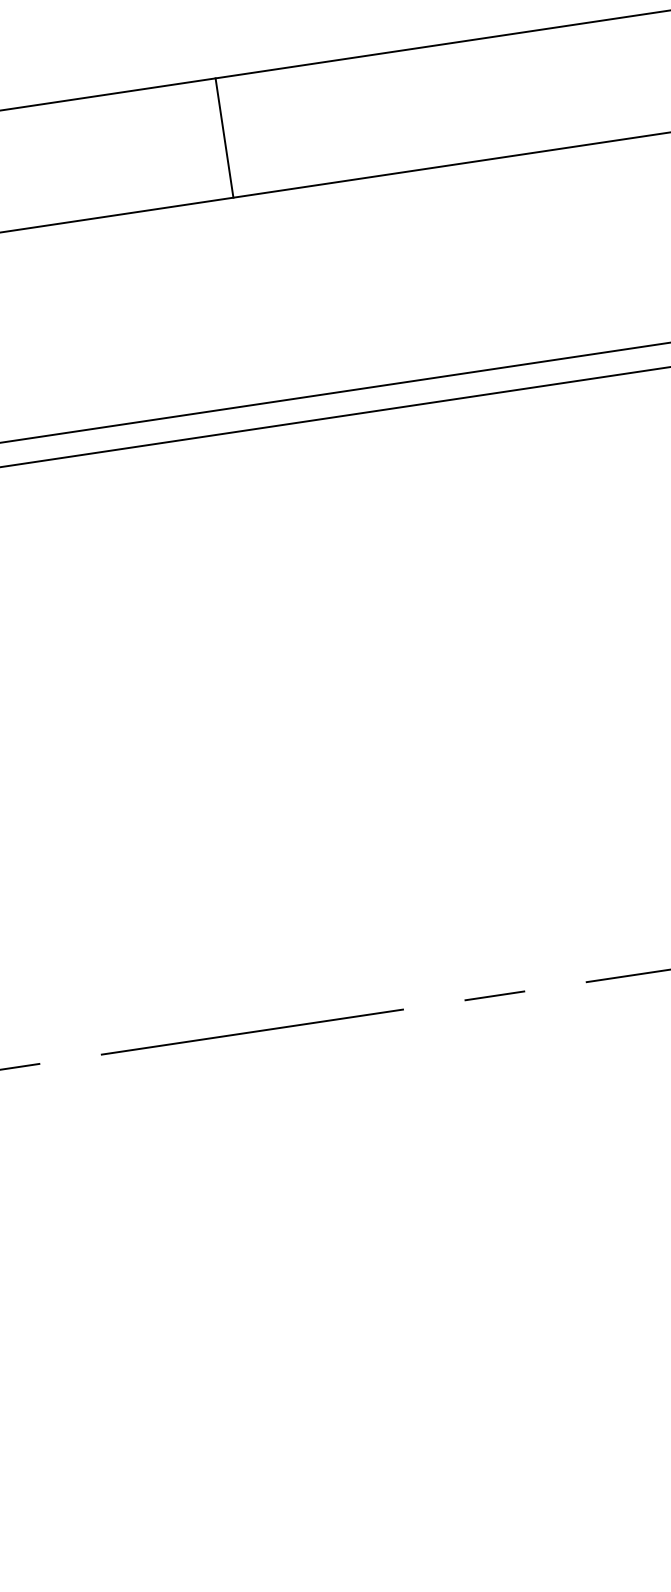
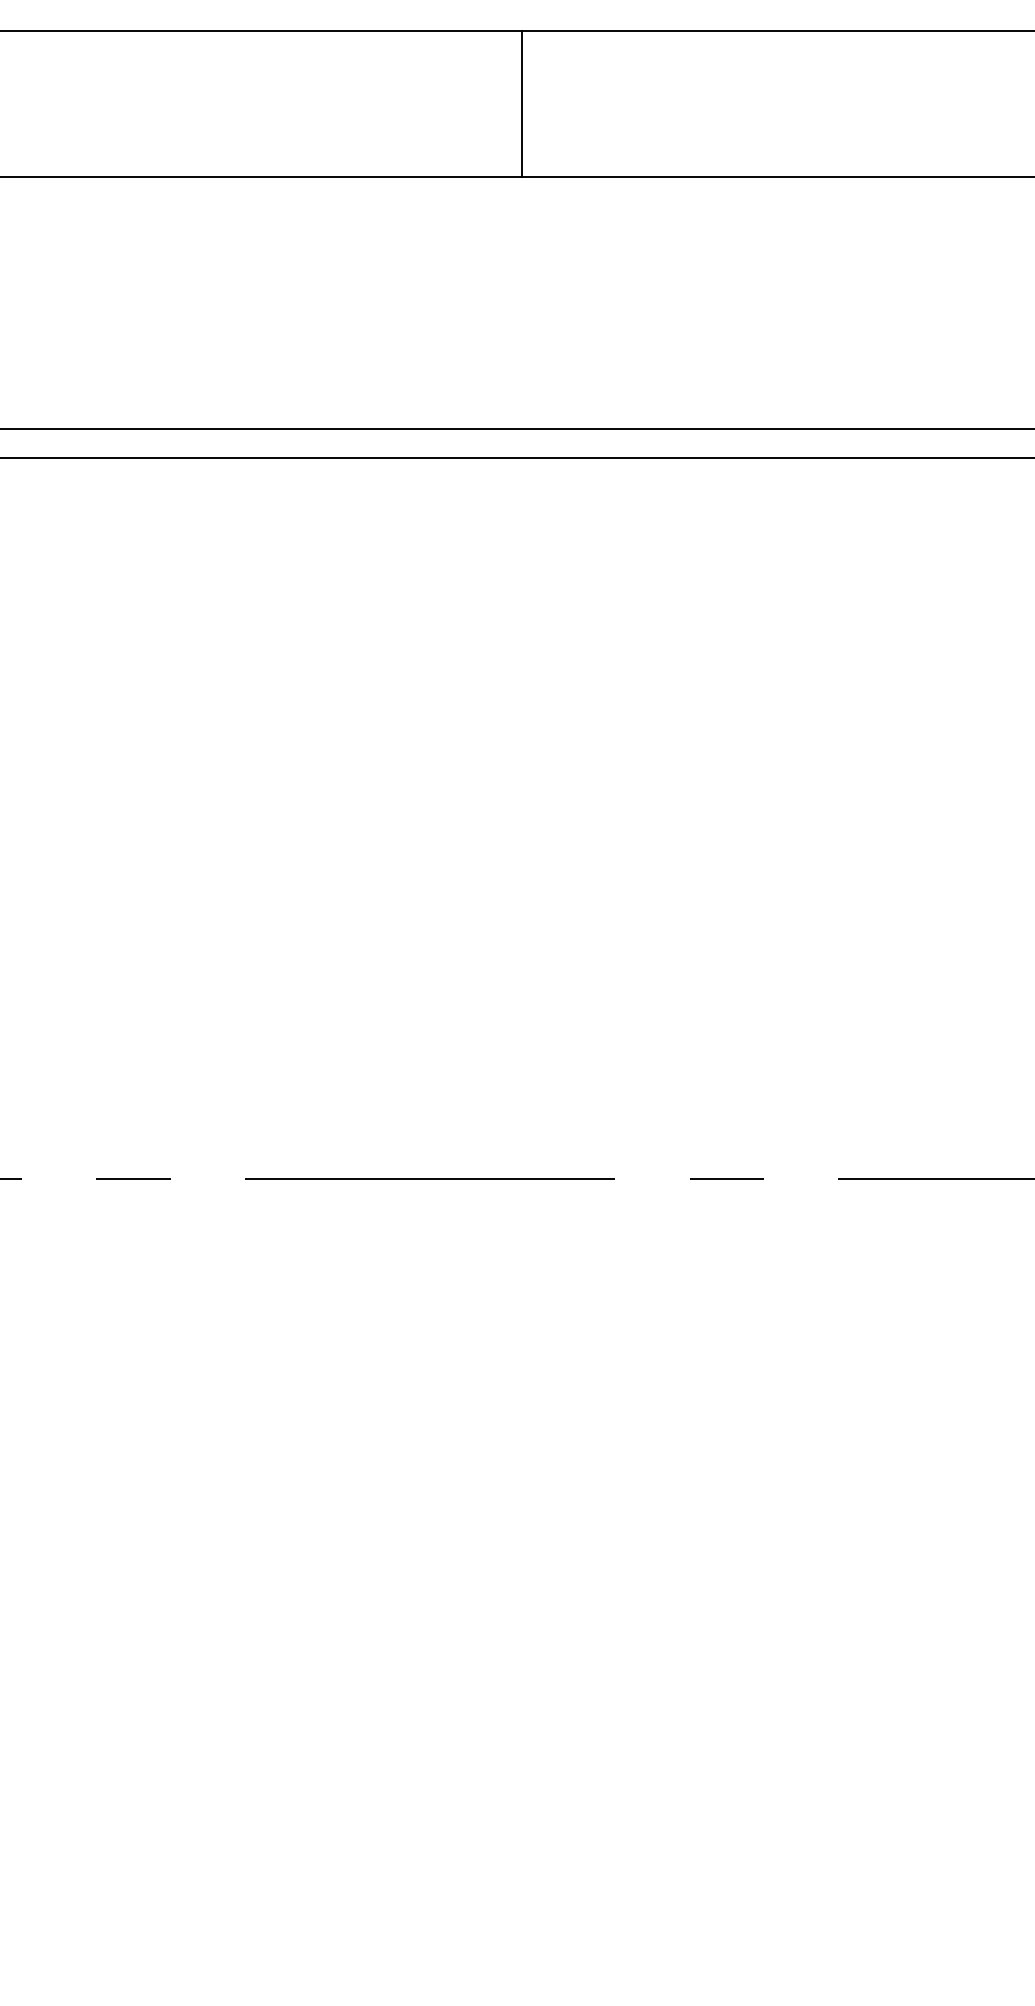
line: (224, 137) -> (521, 103), moved

